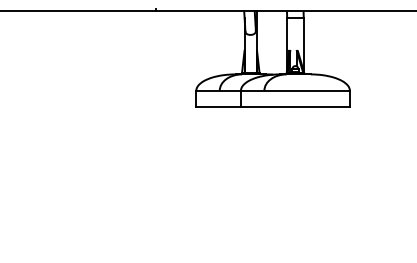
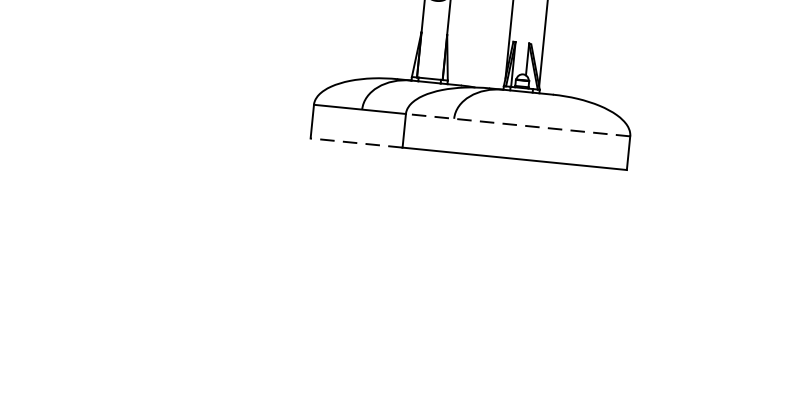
line: (294, 90) -> (516, 124), solid -> dashed
line: (218, 107) -> (356, 143), solid -> dashed

